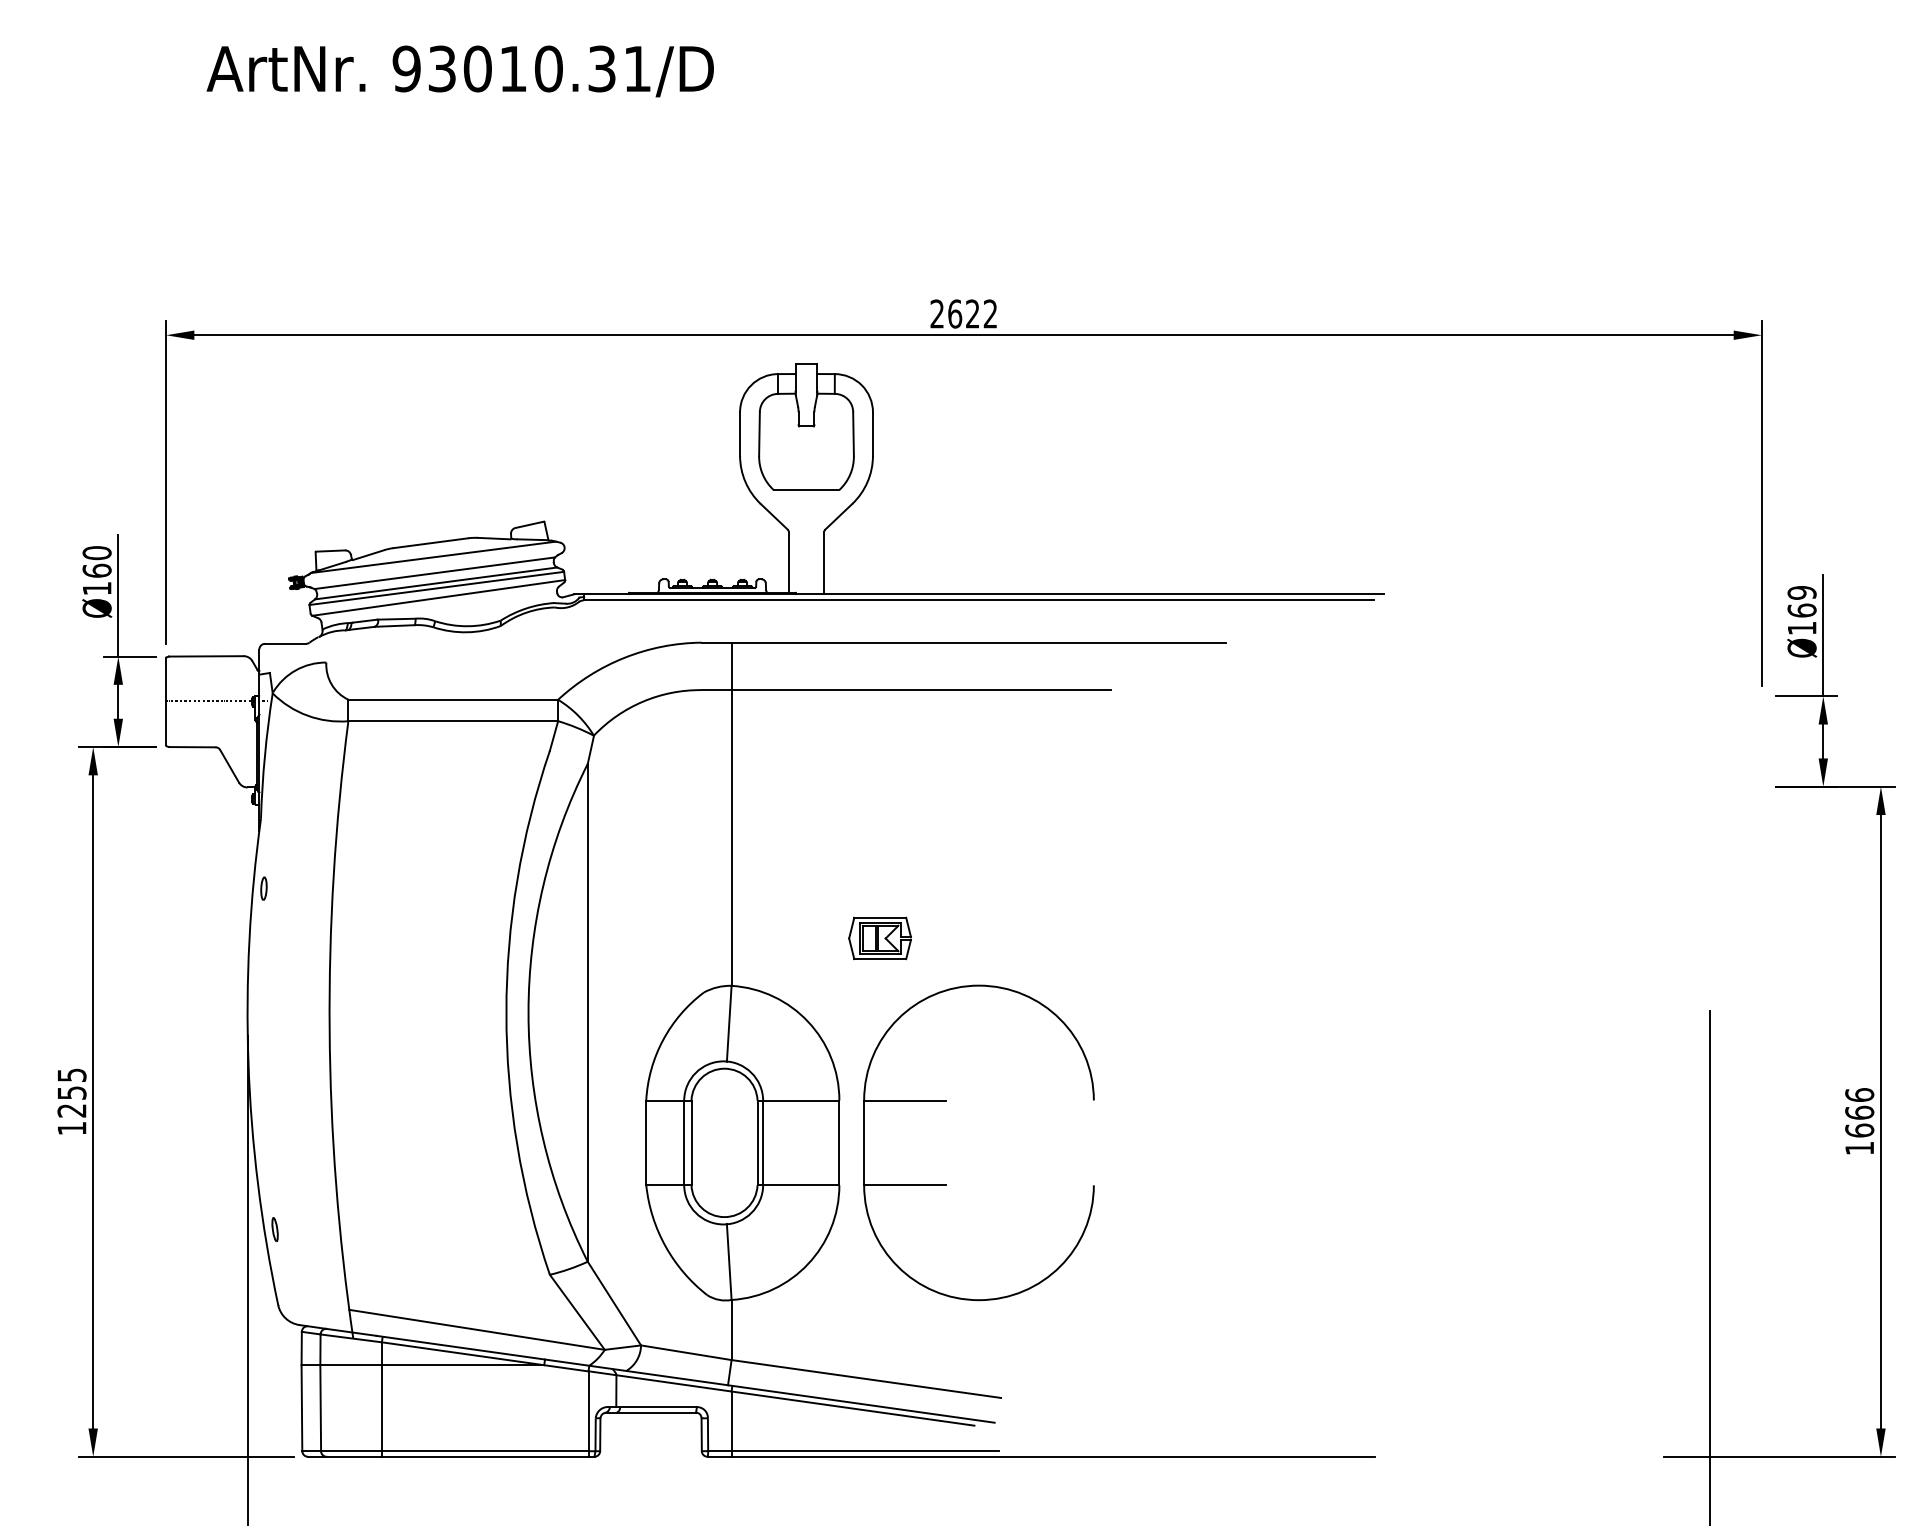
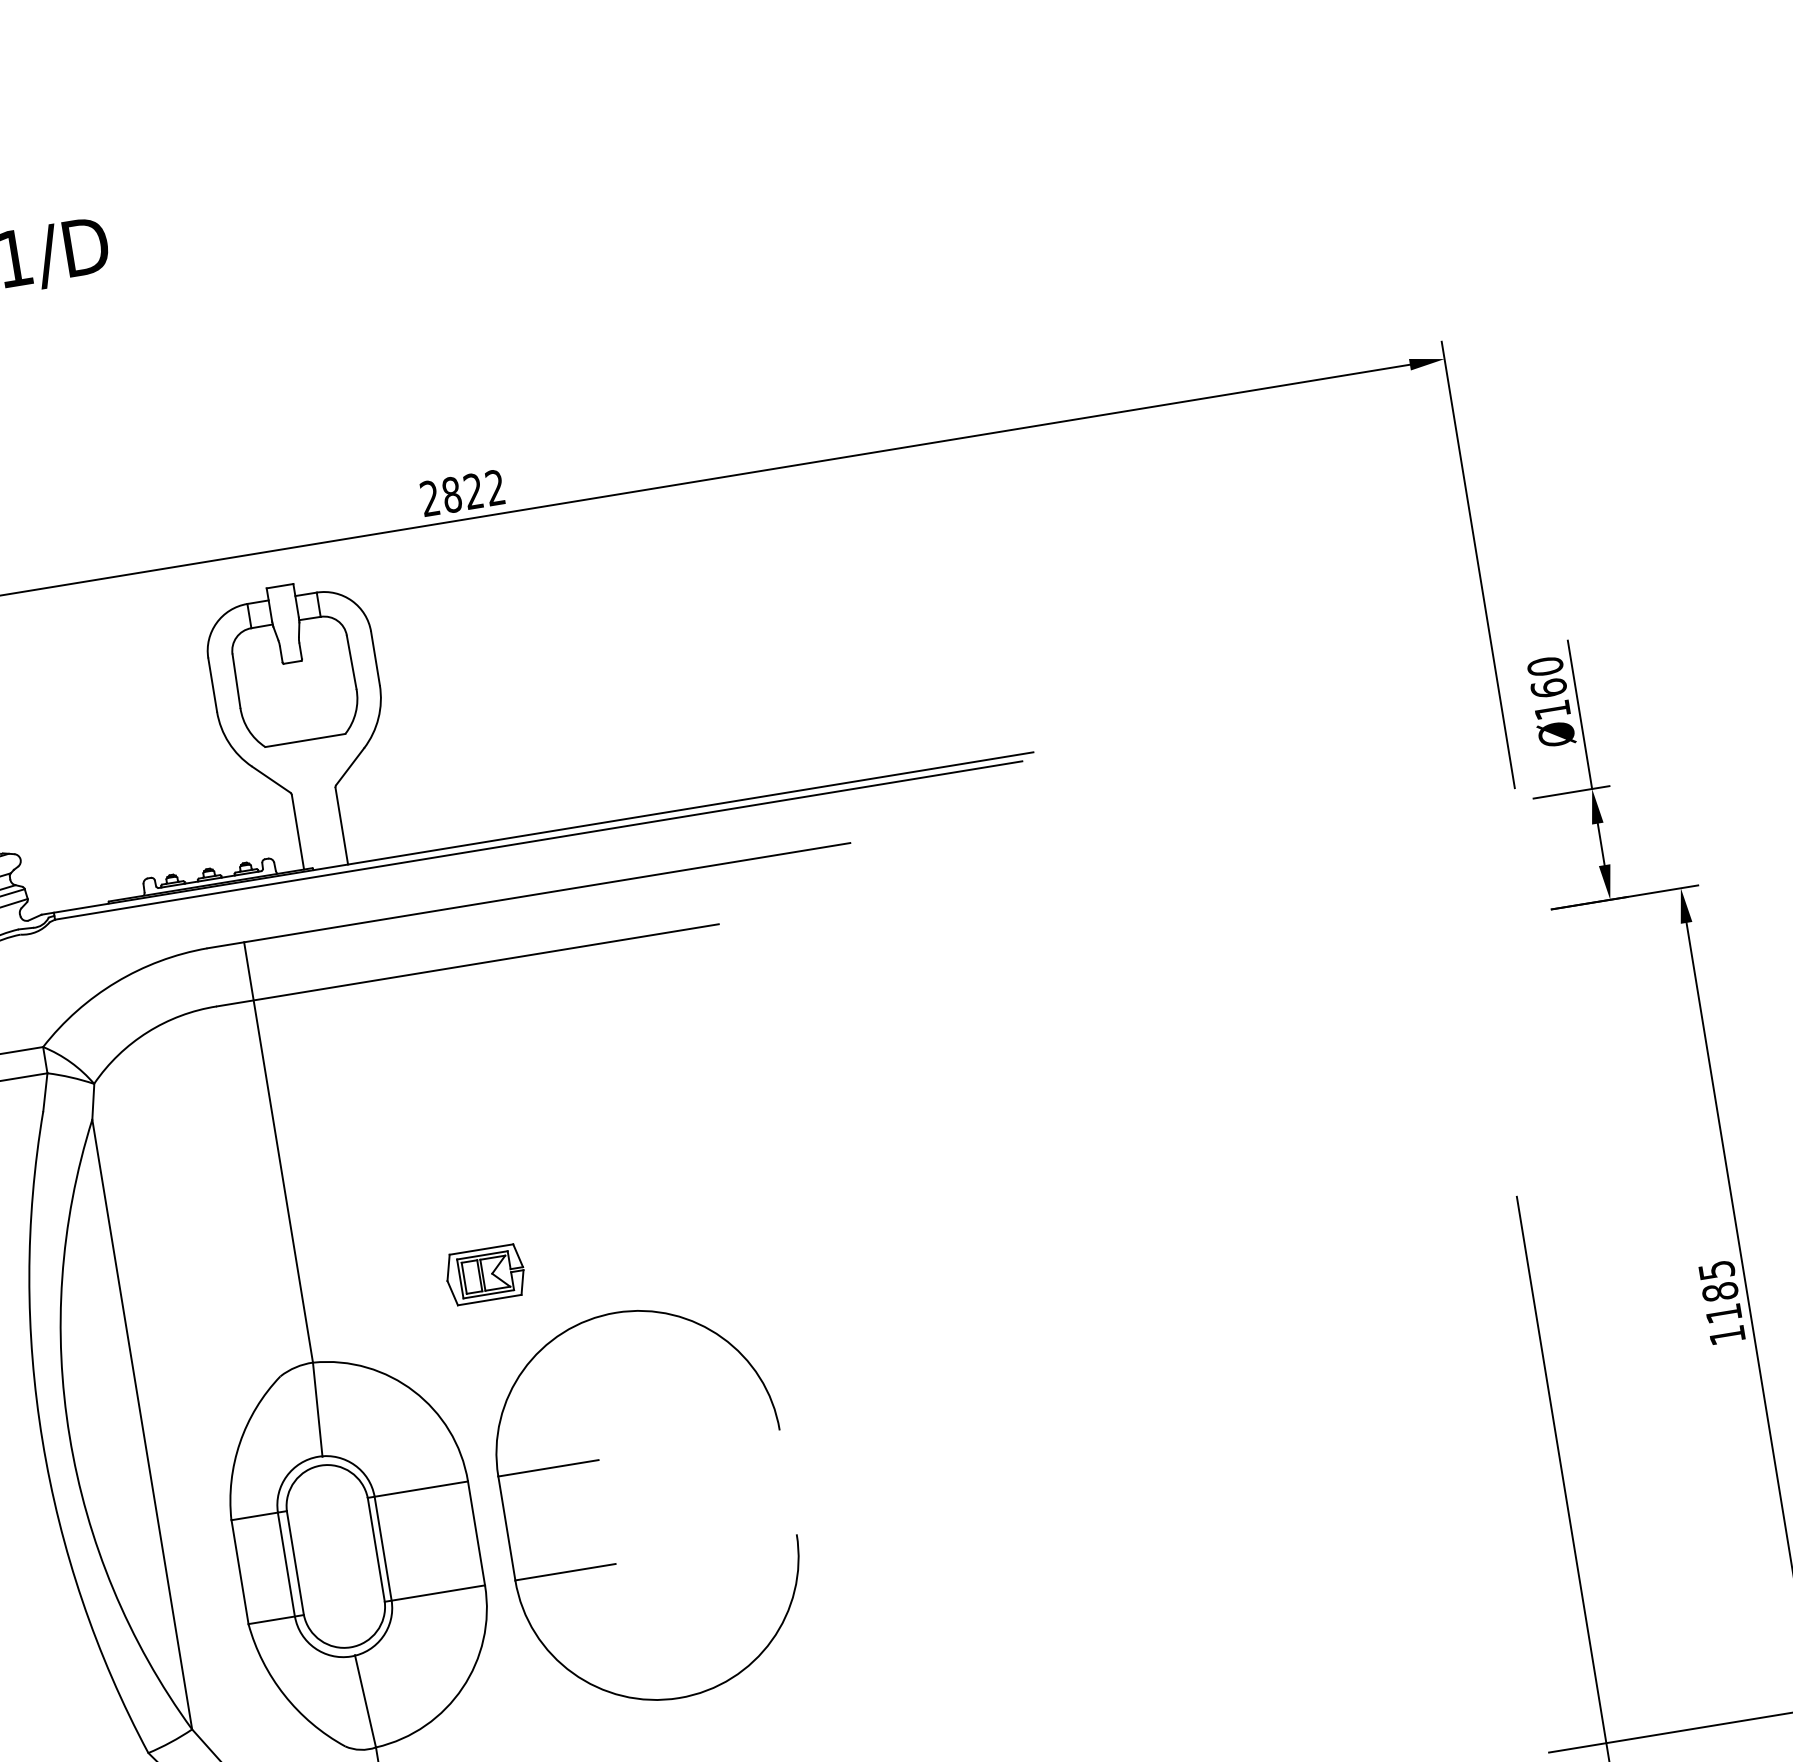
text: (955, 313) -> (452, 494), 2622 -> 2822
text: (1801, 592) -> (1544, 666), Ø169 -> Ø160
text: (1859, 1112) -> (1719, 1291), 1666 -> 1185

